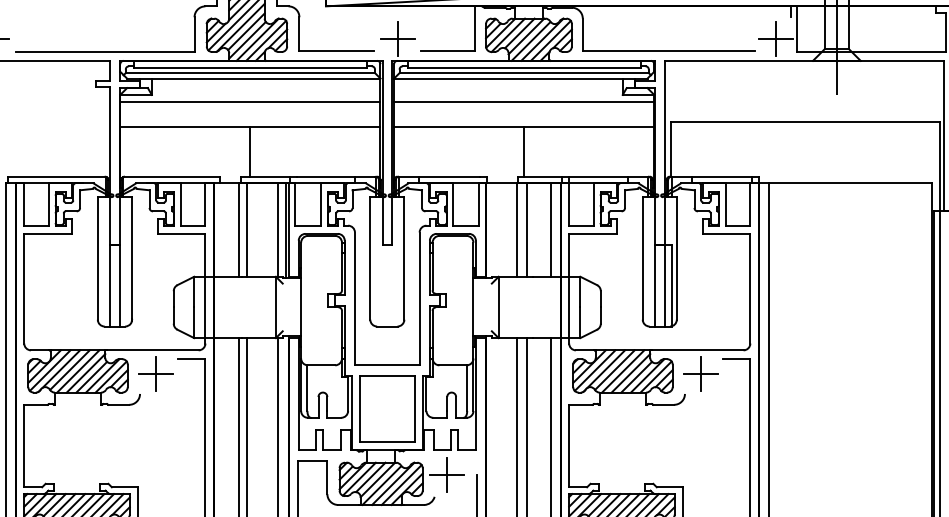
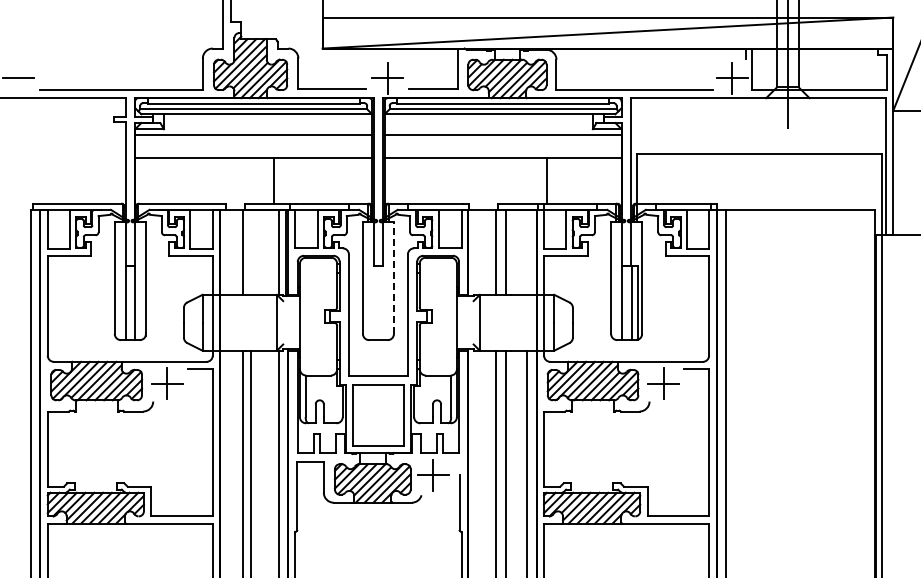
line: (250, 151) -> (273, 180), moved
line: (524, 151) -> (547, 180), moved
line: (246, 229) -> (250, 251), removed
line: (550, 229) -> (527, 251), removed
line: (403, 258) -> (393, 278), solid -> dashed

